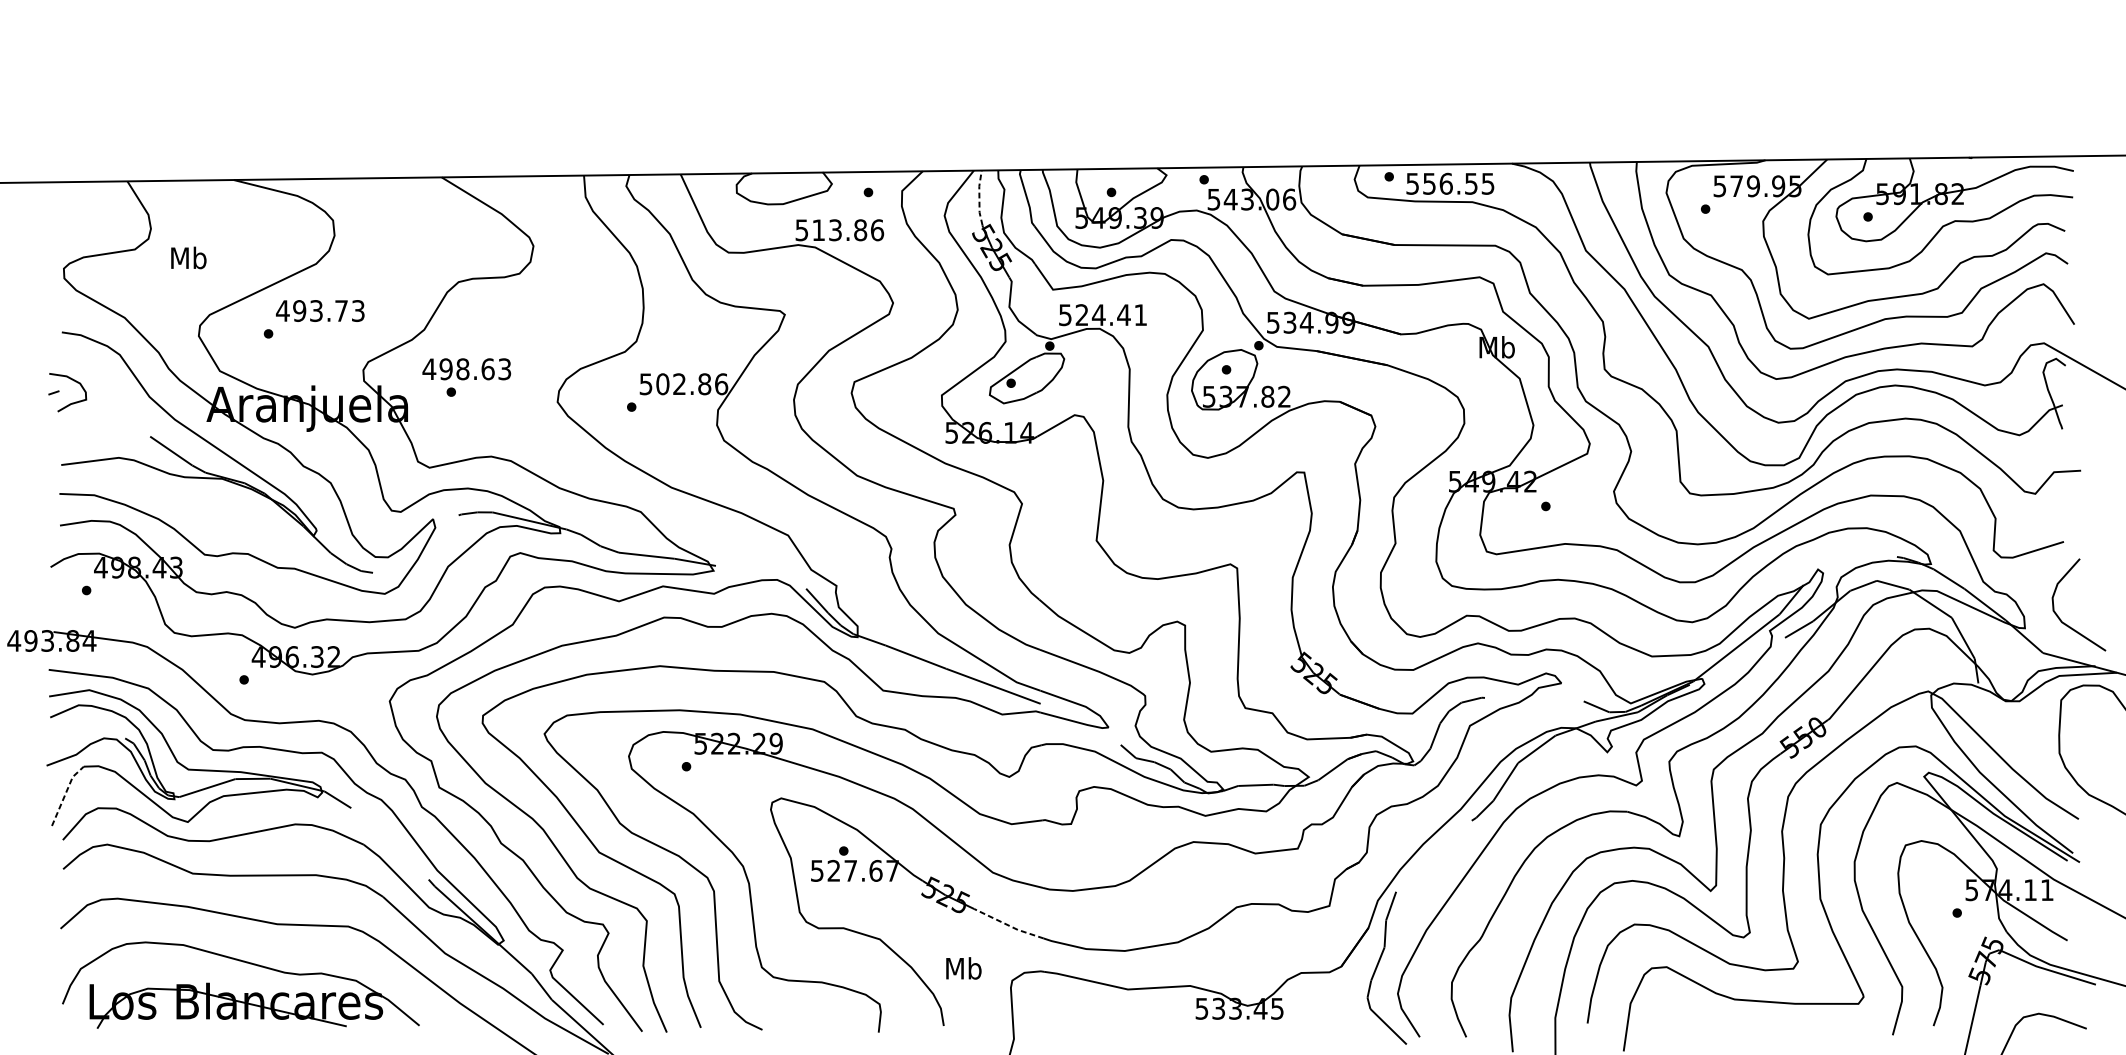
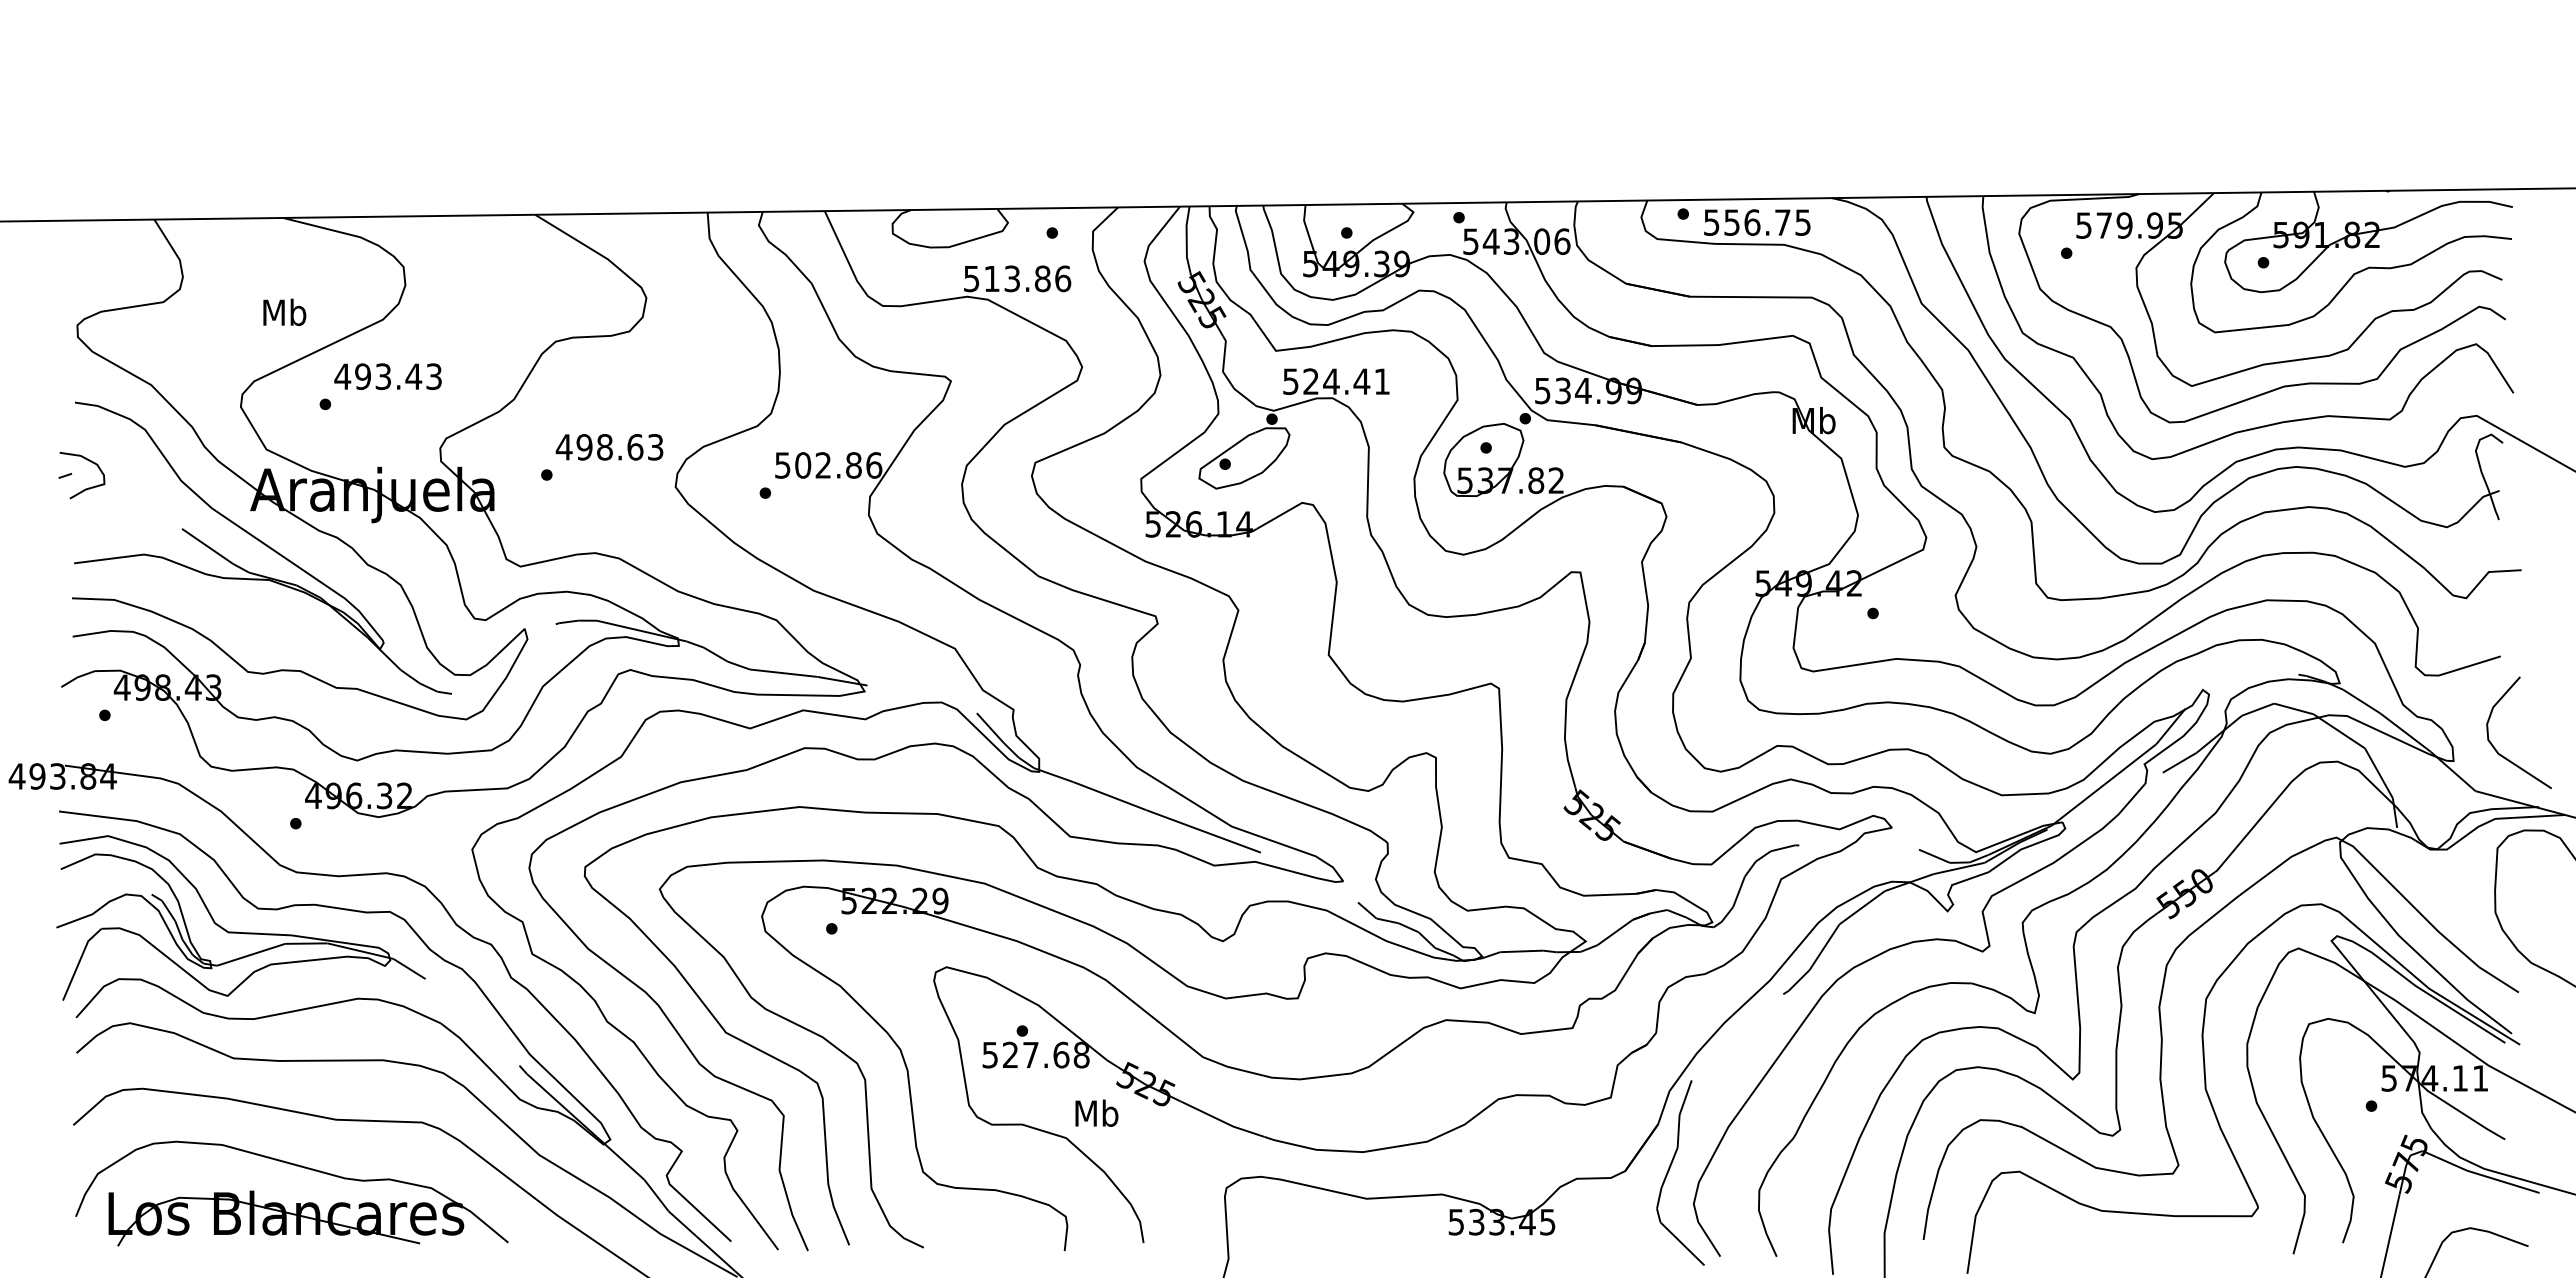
text: (1471, 183) -> (1782, 222), 556.55 -> 556.75
line: (979, 197) -> (1186, 239), dashed -> solid
text: (188, 258) -> (284, 312), moved
text: (341, 310) -> (413, 376), 493.73 -> 493.43
text: (466, 369) -> (609, 447), moved
line: (65, 793) -> (79, 961), dashed -> solid
text: (892, 870) -> (1081, 1054), 527.67 -> 527.68
line: (1008, 925) -> (1222, 1121), dashed -> solid
text: (963, 967) -> (1096, 1112), moved

